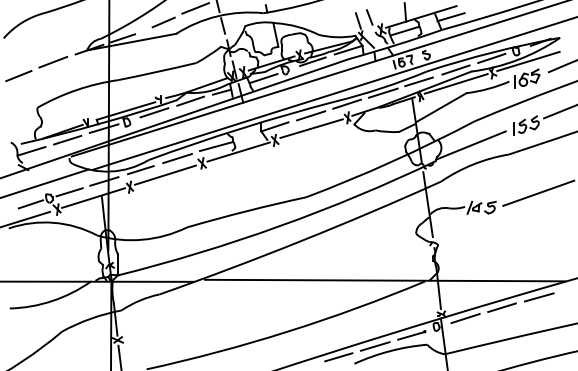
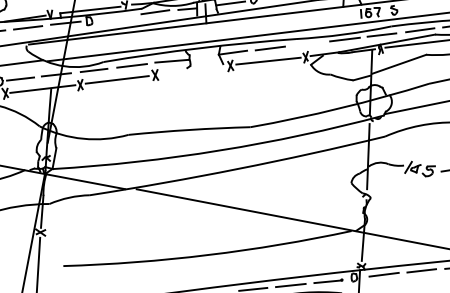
line: (346, 103) -> (307, 42), removed
line: (154, 112) -> (117, 16), removed
line: (238, 151) -> (192, 70), removed

